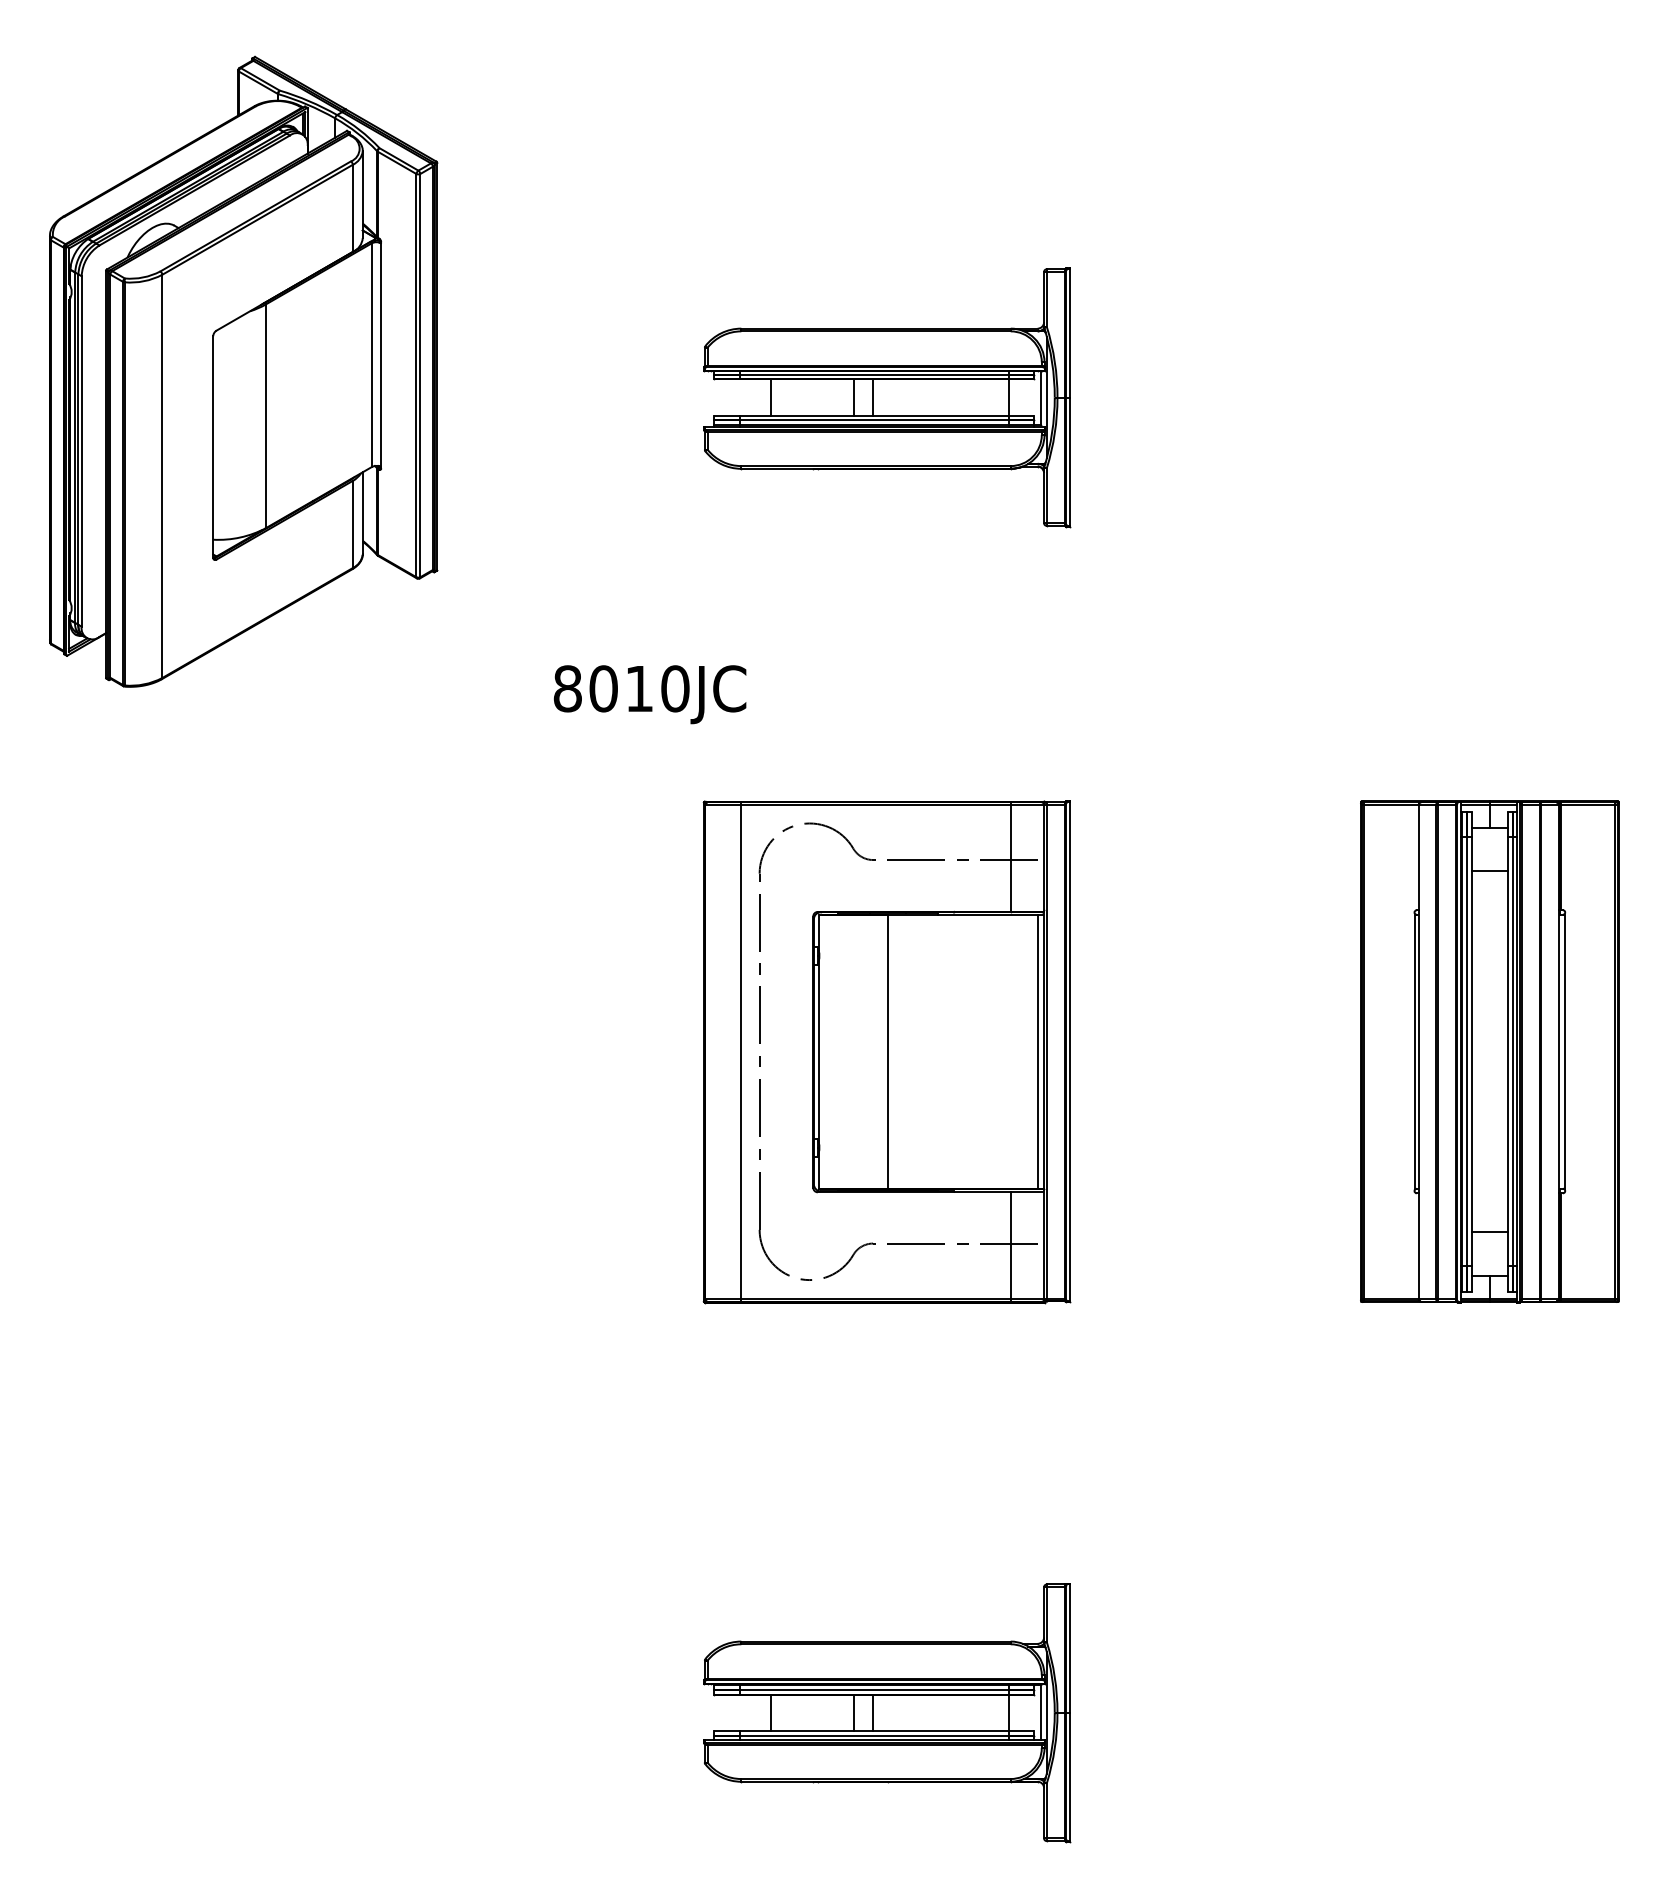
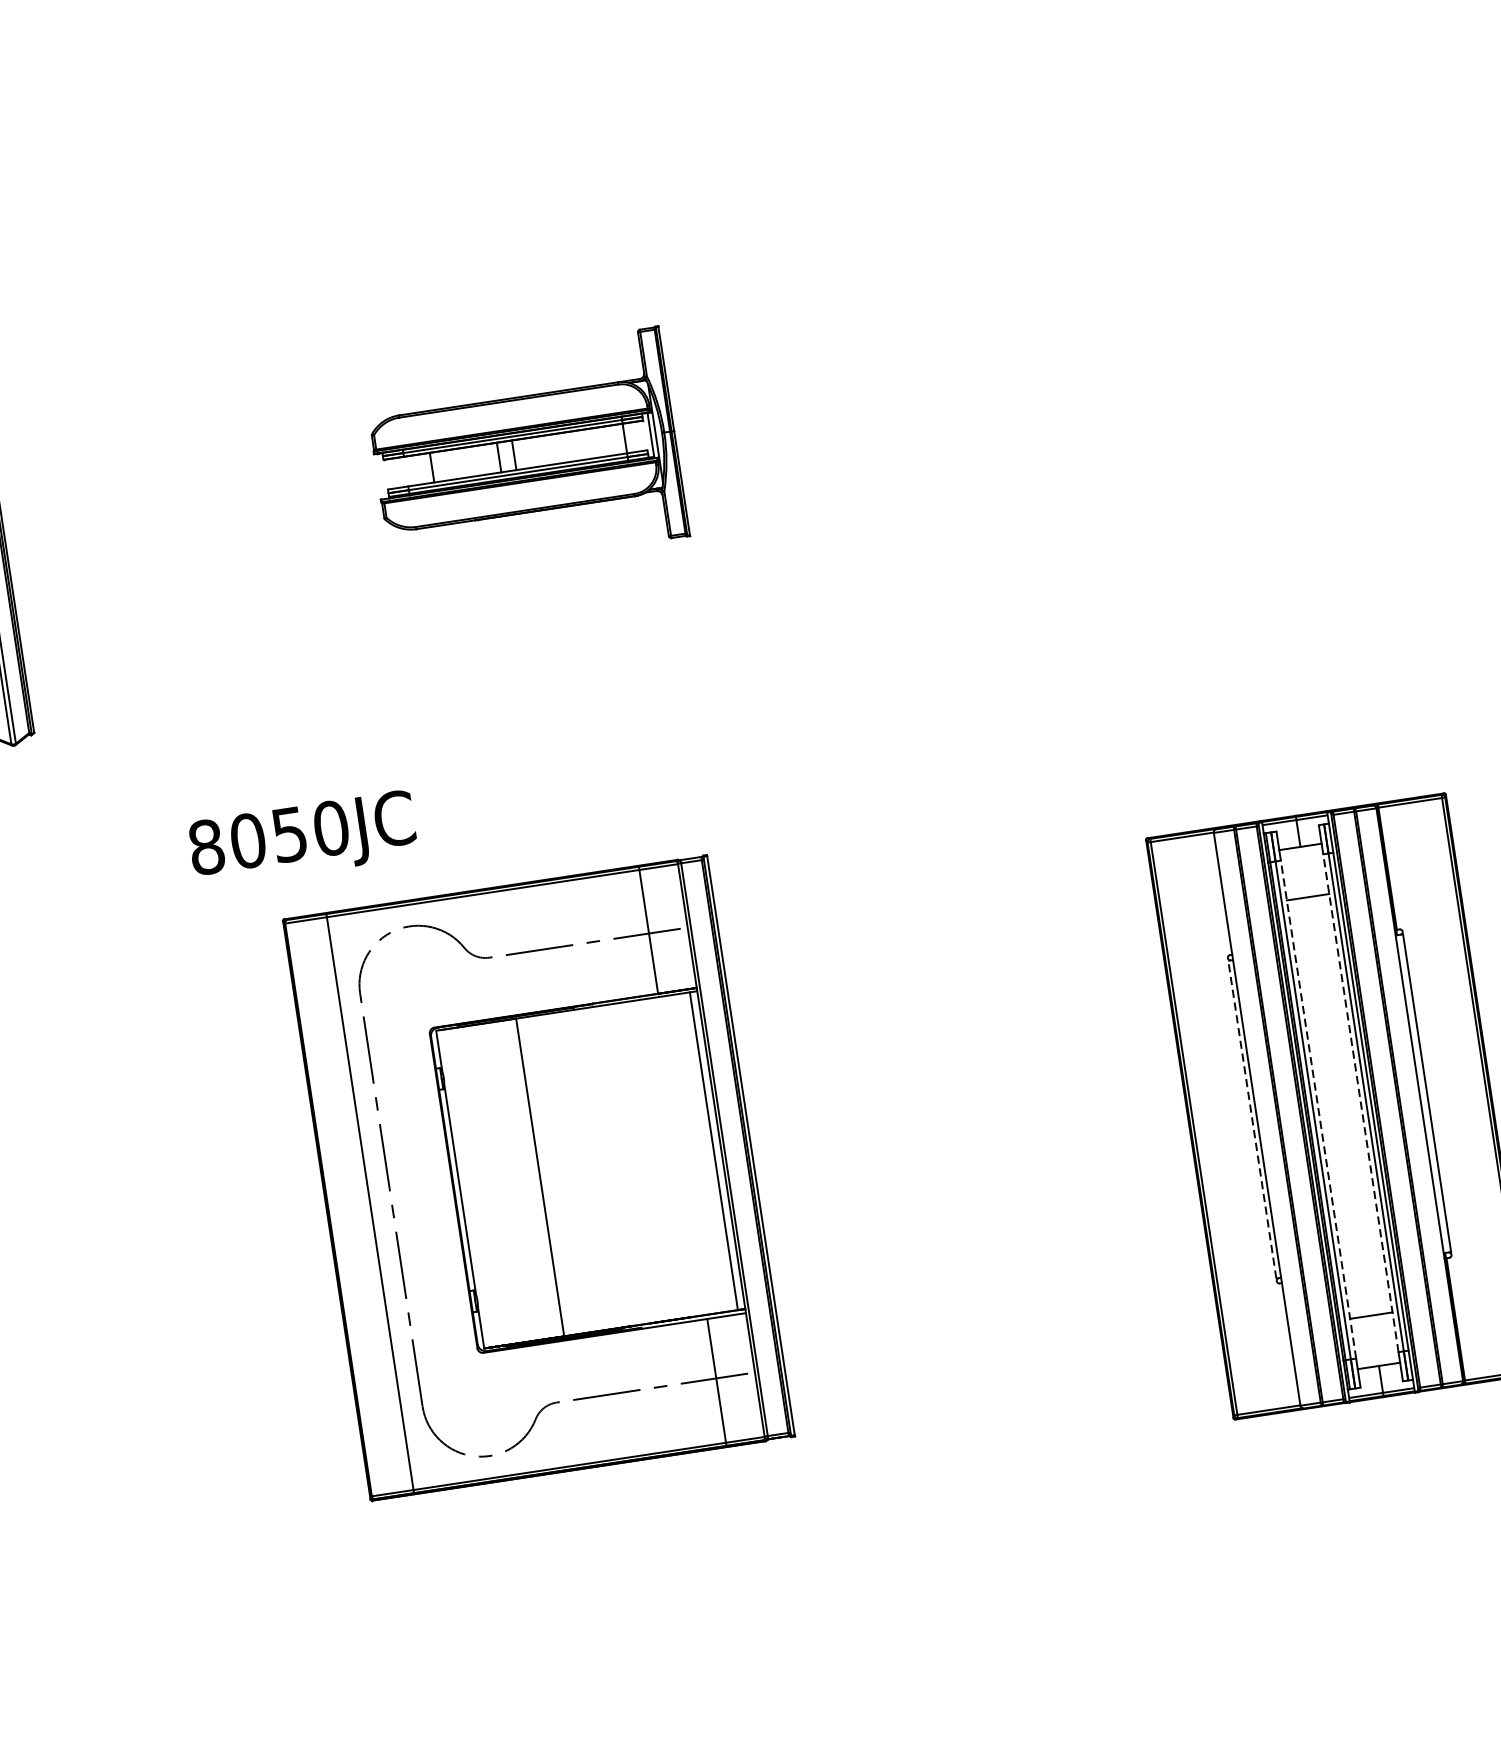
part: (887, 397) -> (526, 453), size x0.7
text: (639, 689) -> (289, 835), 8010JC -> 8050JC
line: (1414, 1051) -> (1252, 1119), solid -> dashed
line: (1471, 1051) -> (1318, 1109), solid -> dashed
line: (1508, 1051) -> (1361, 1102), solid -> dashed
part: (886, 1052) -> (538, 1178), moved

